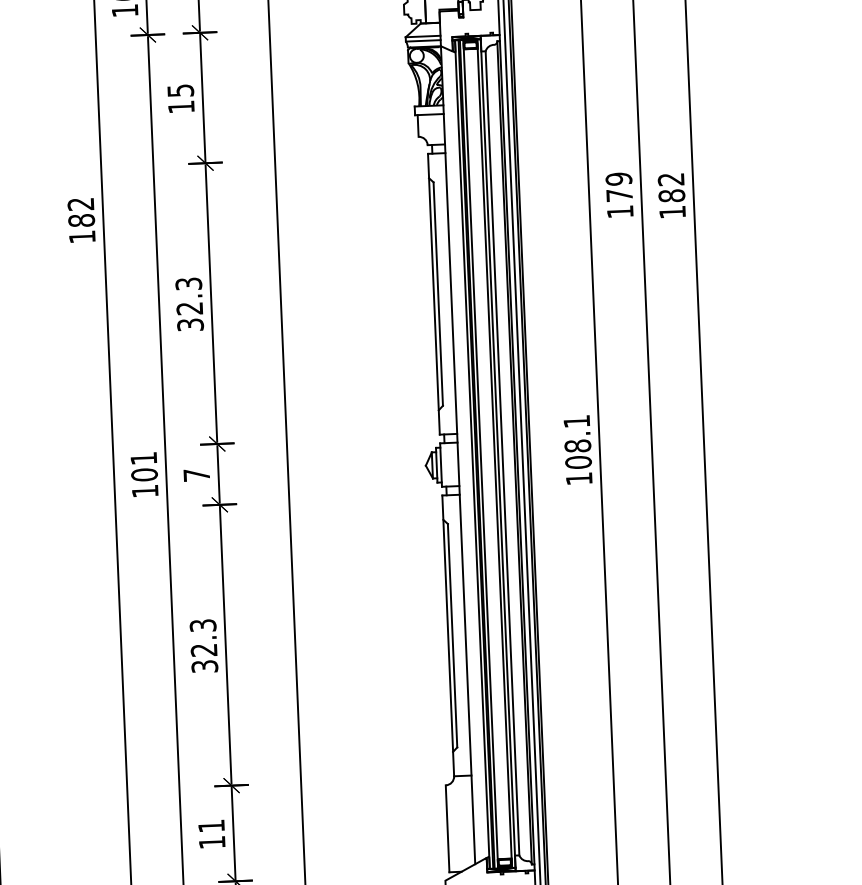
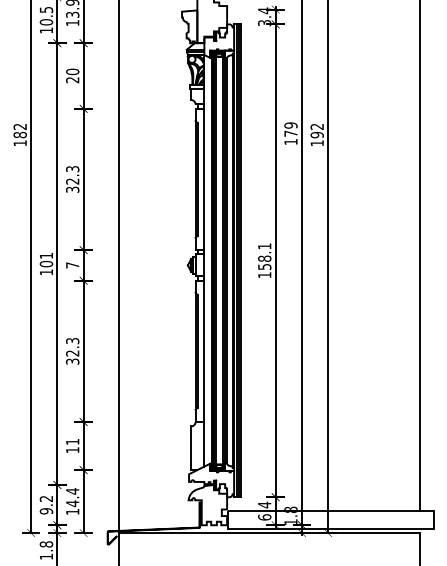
text: (180, 97) -> (72, 75), 15 -> 20
text: (670, 194) -> (316, 134), 182 -> 192
text: (578, 461) -> (264, 266), 108.1 -> 158.1

